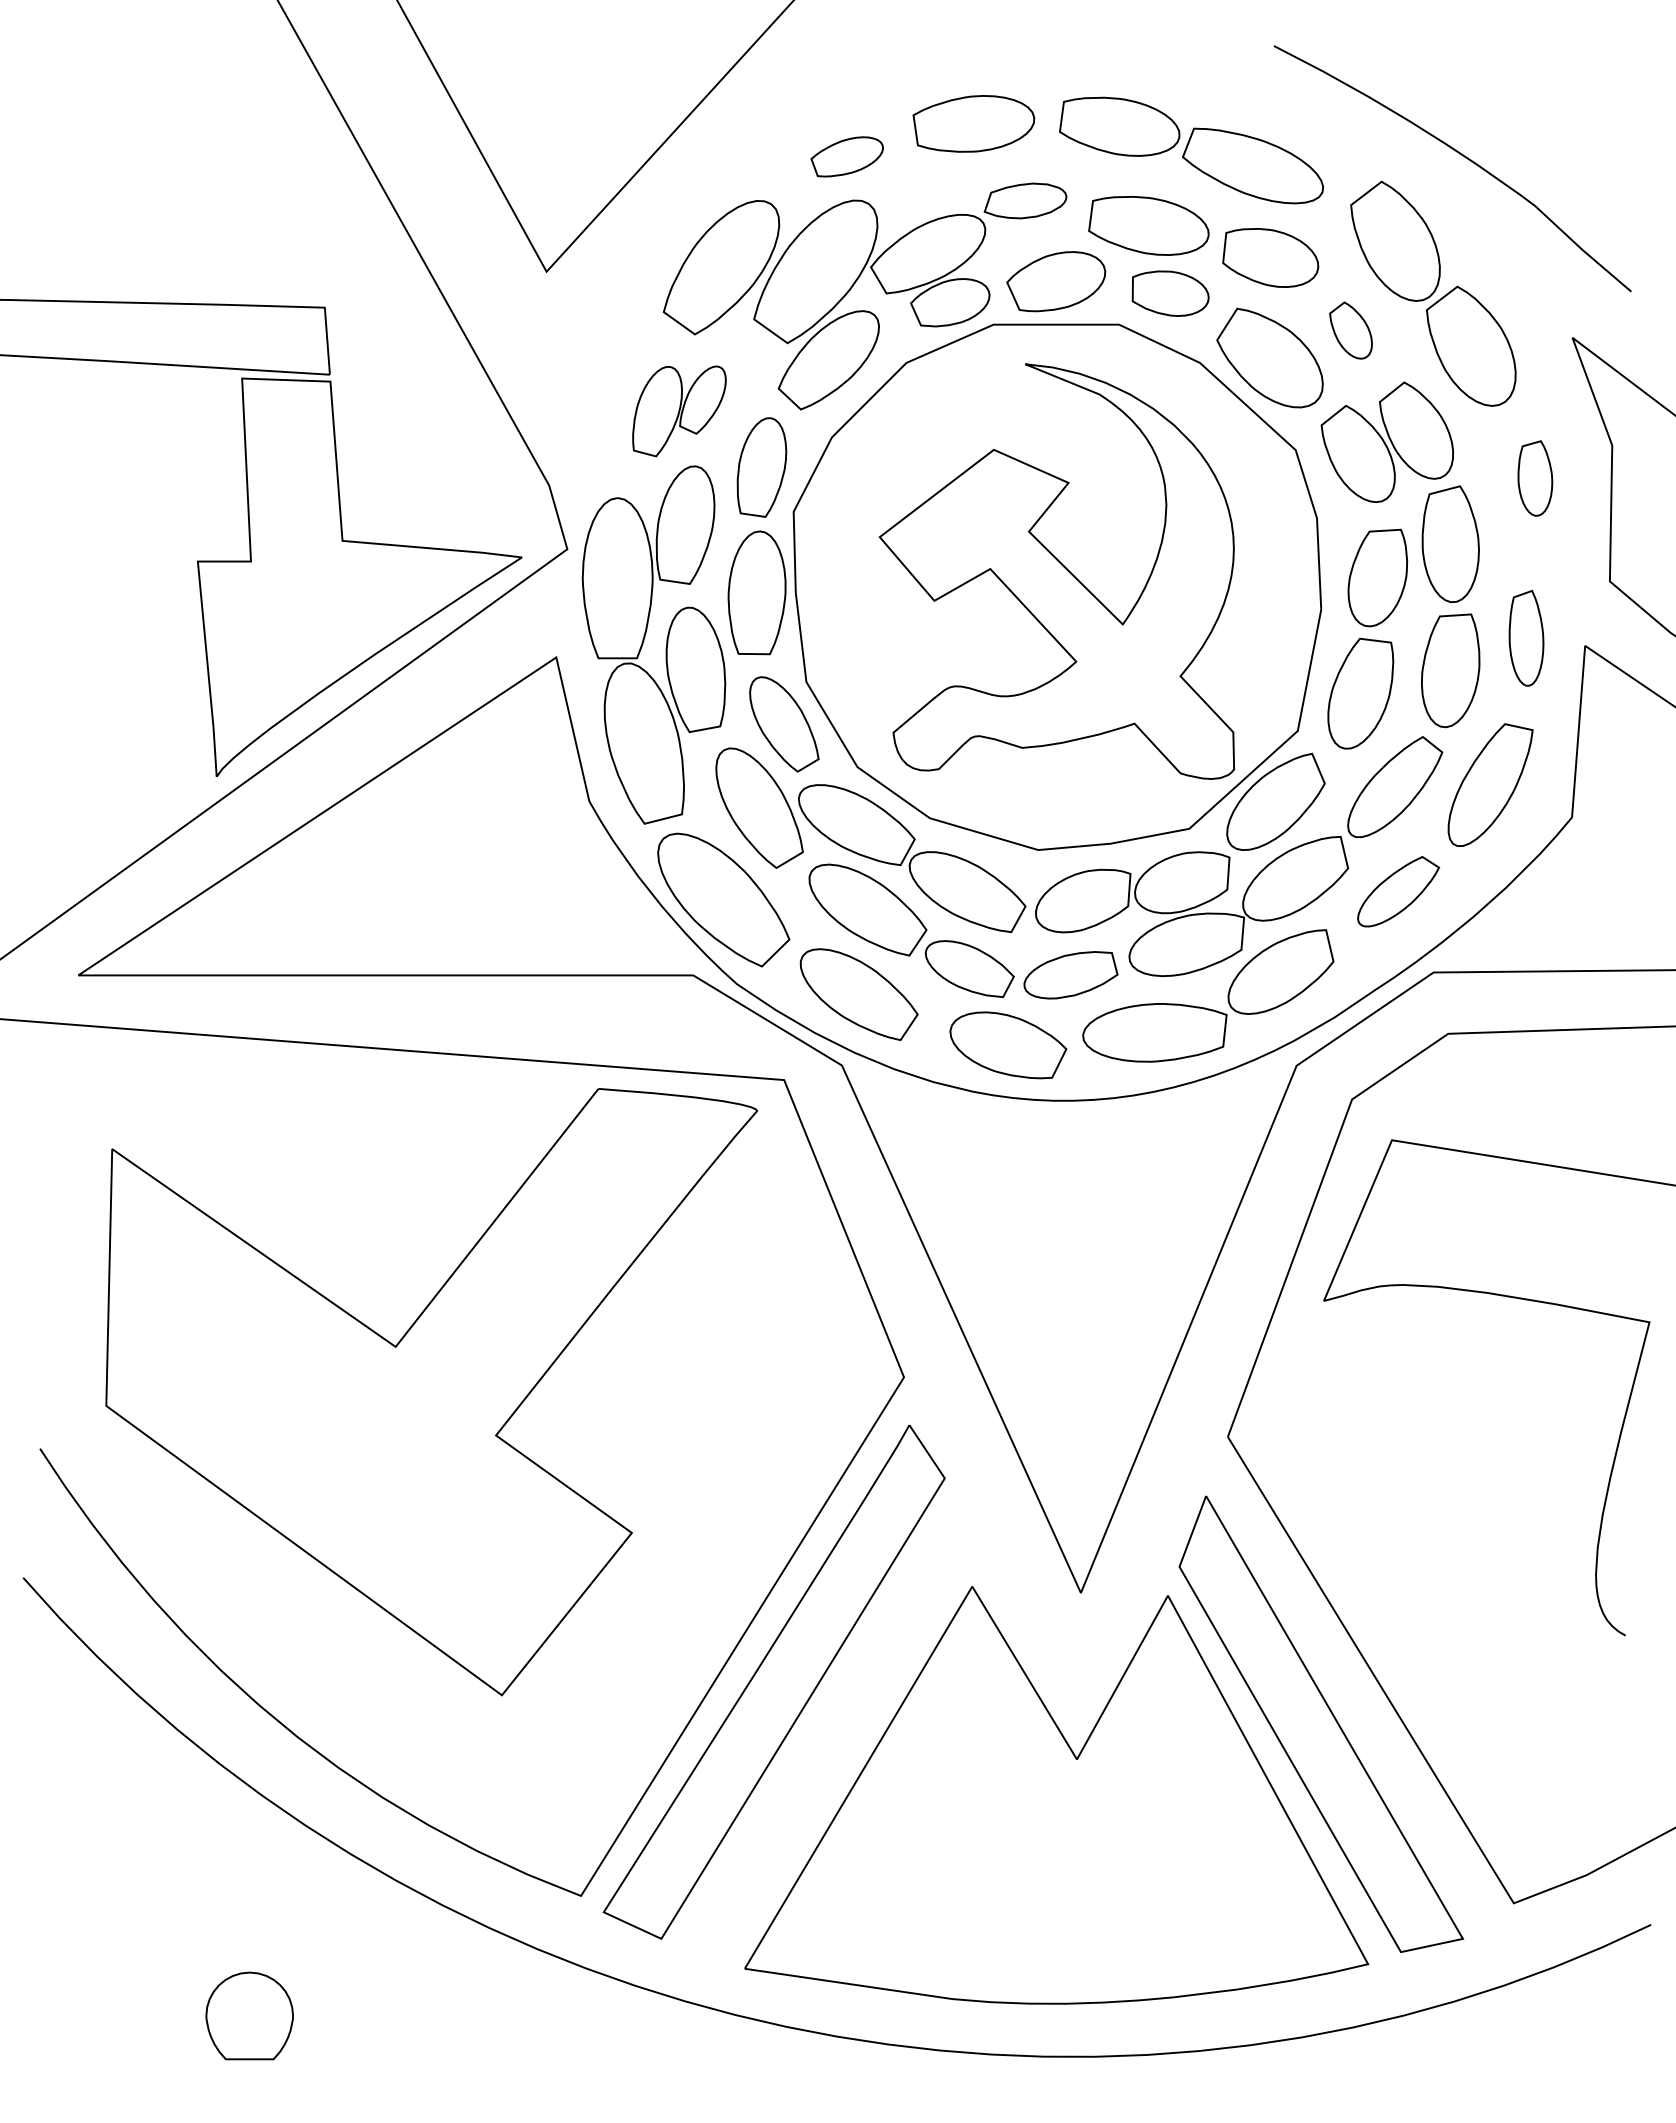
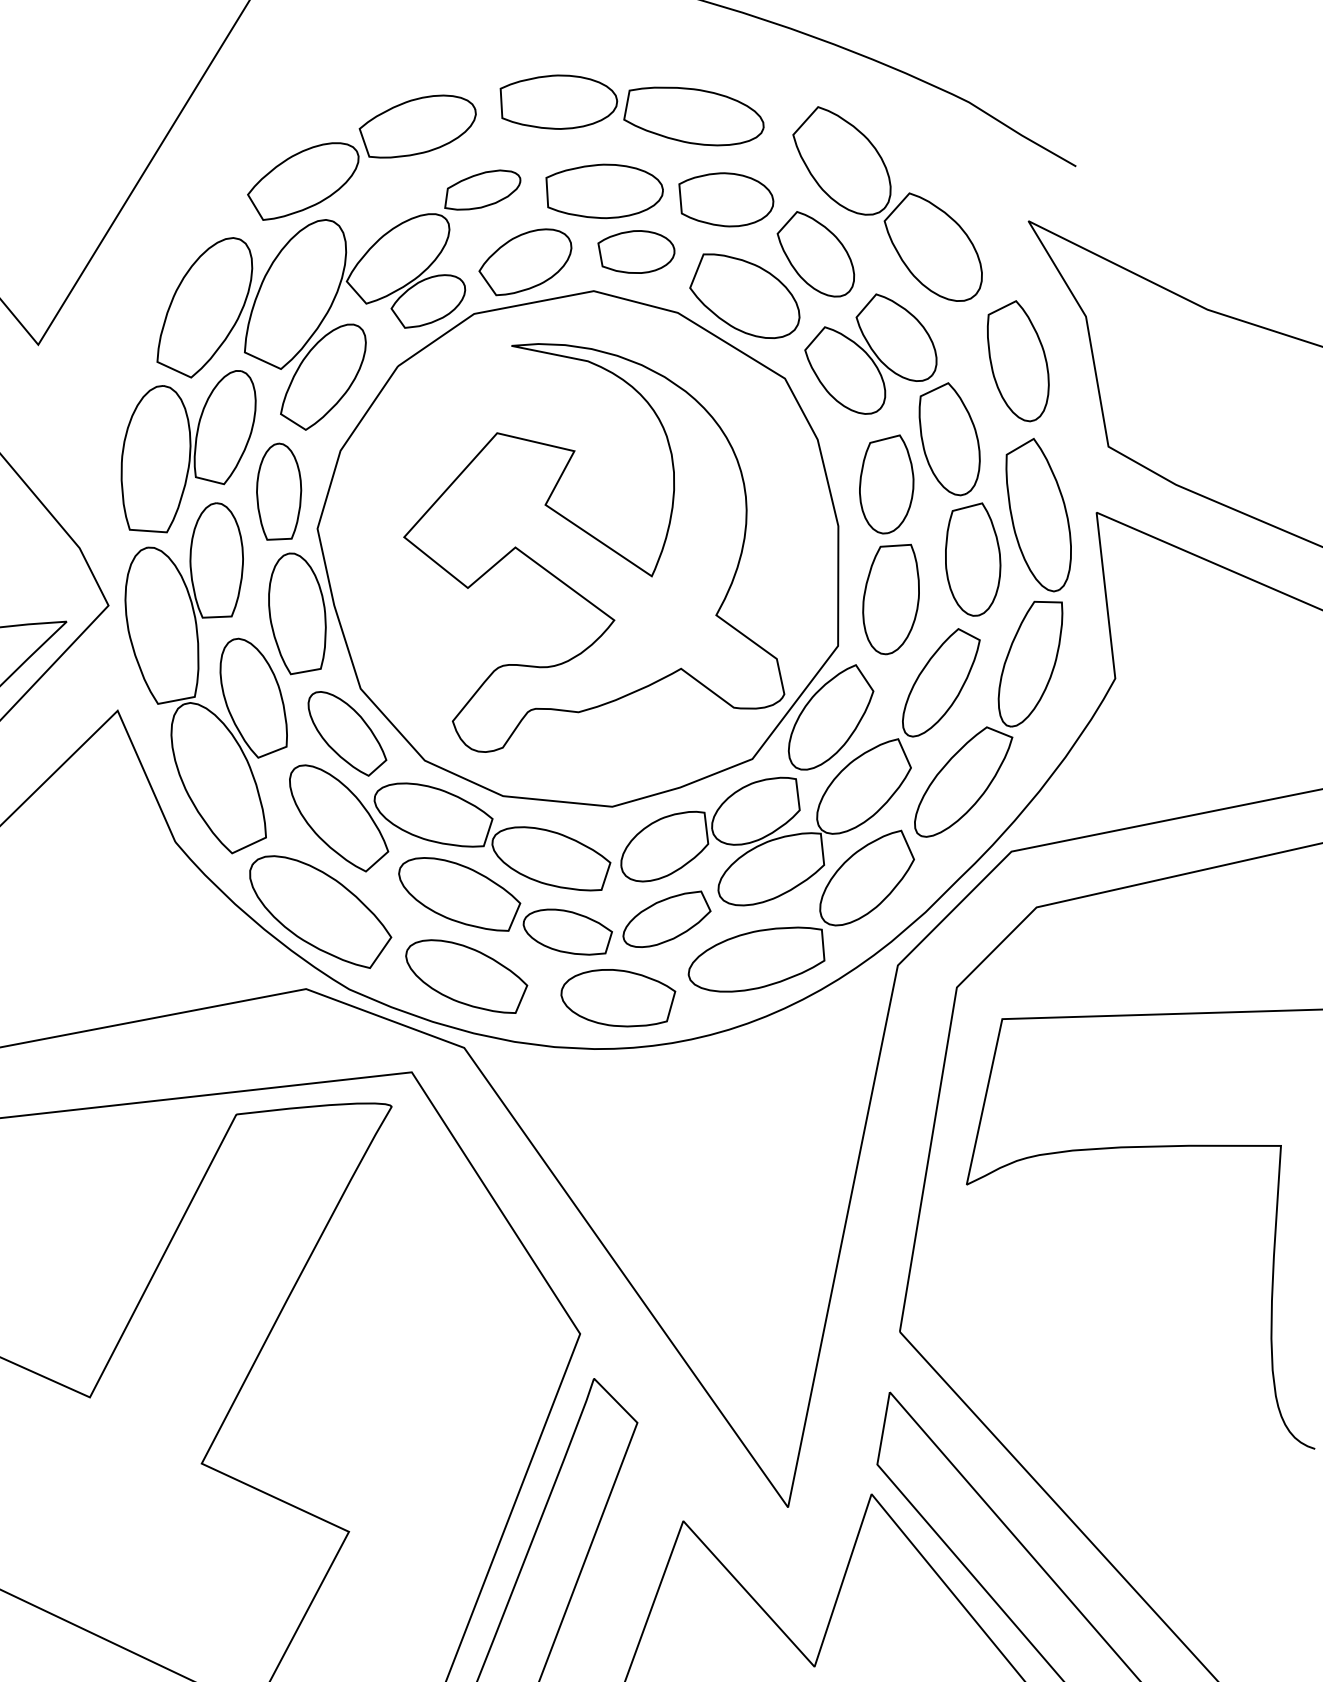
part: (846, 156) -> (303, 180), size x1.67
part: (1350, 330) -> (815, 254), size x1.67
part: (679, 411) -> (190, 453), size x1.67
part: (1535, 478) -> (1018, 362), size x1.67
part: (1526, 638) -> (1039, 516), size x1.67
part: (1398, 891) -> (963, 780), size x1.43

